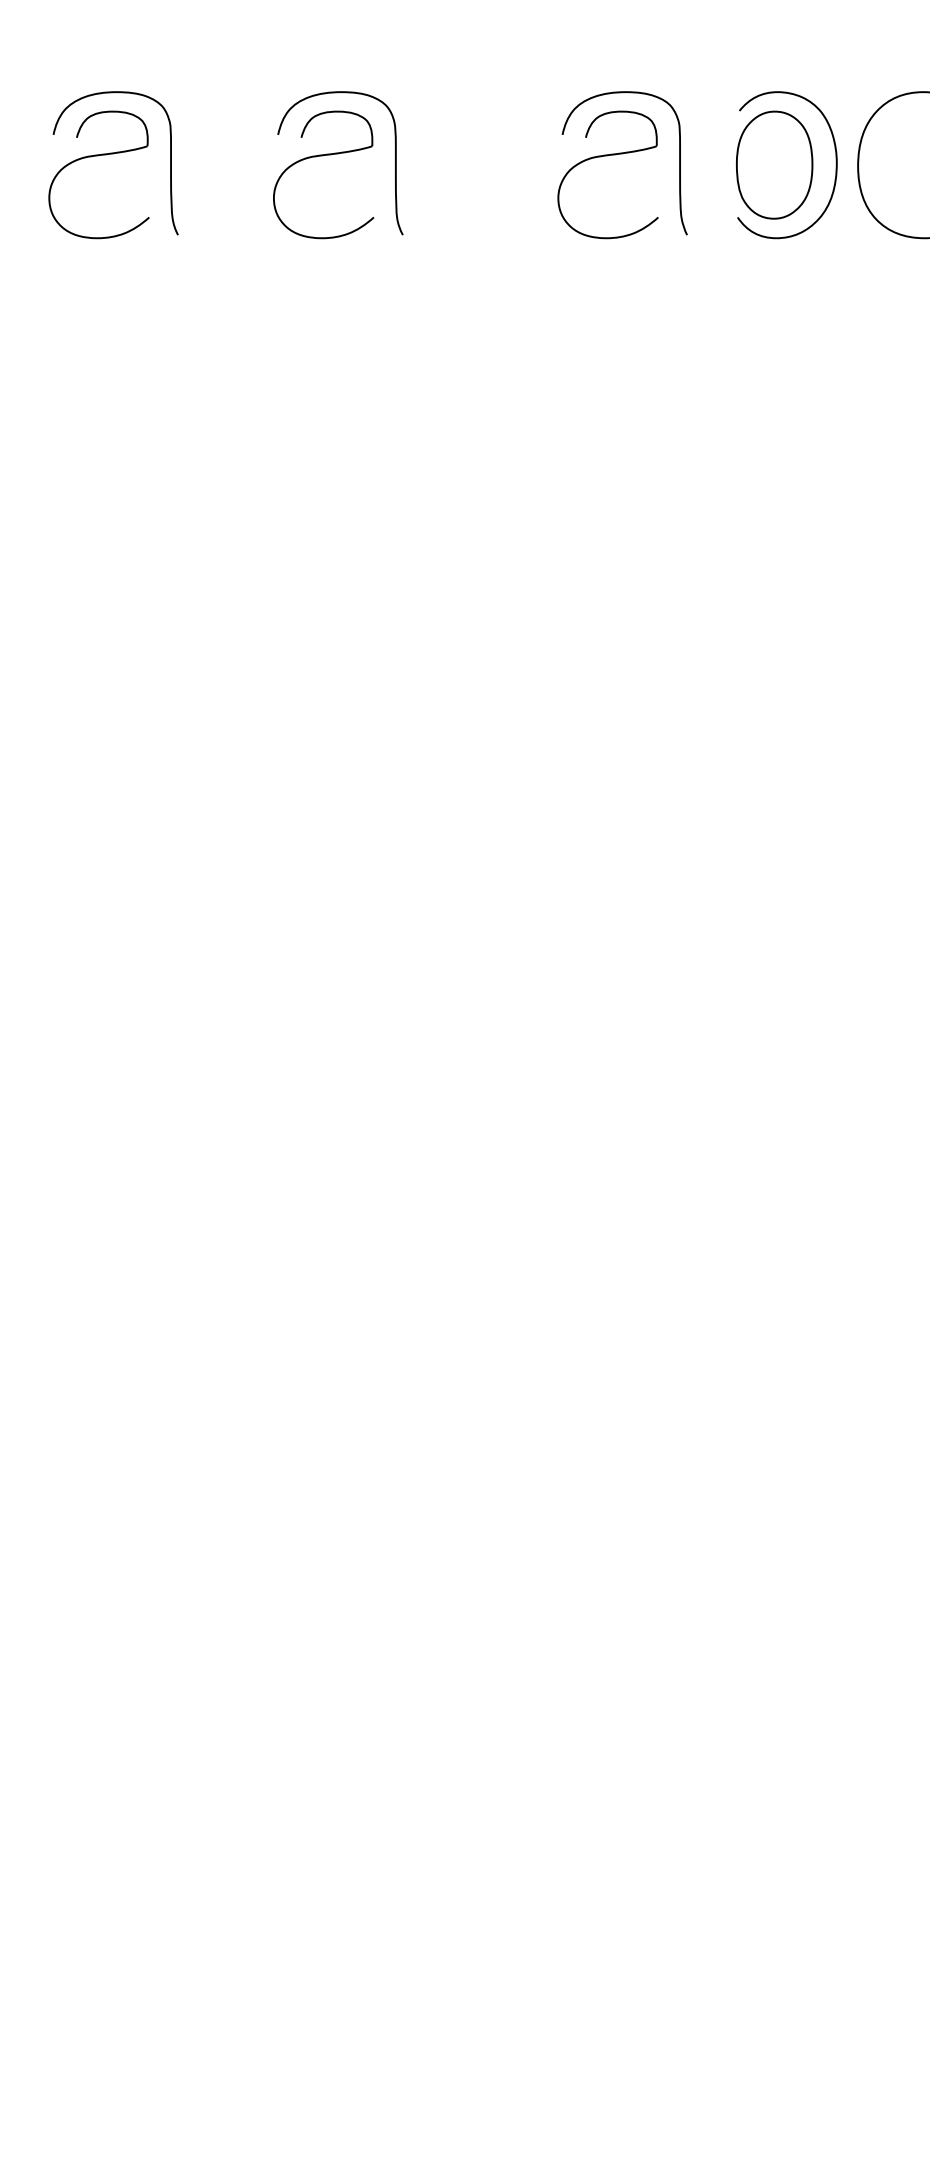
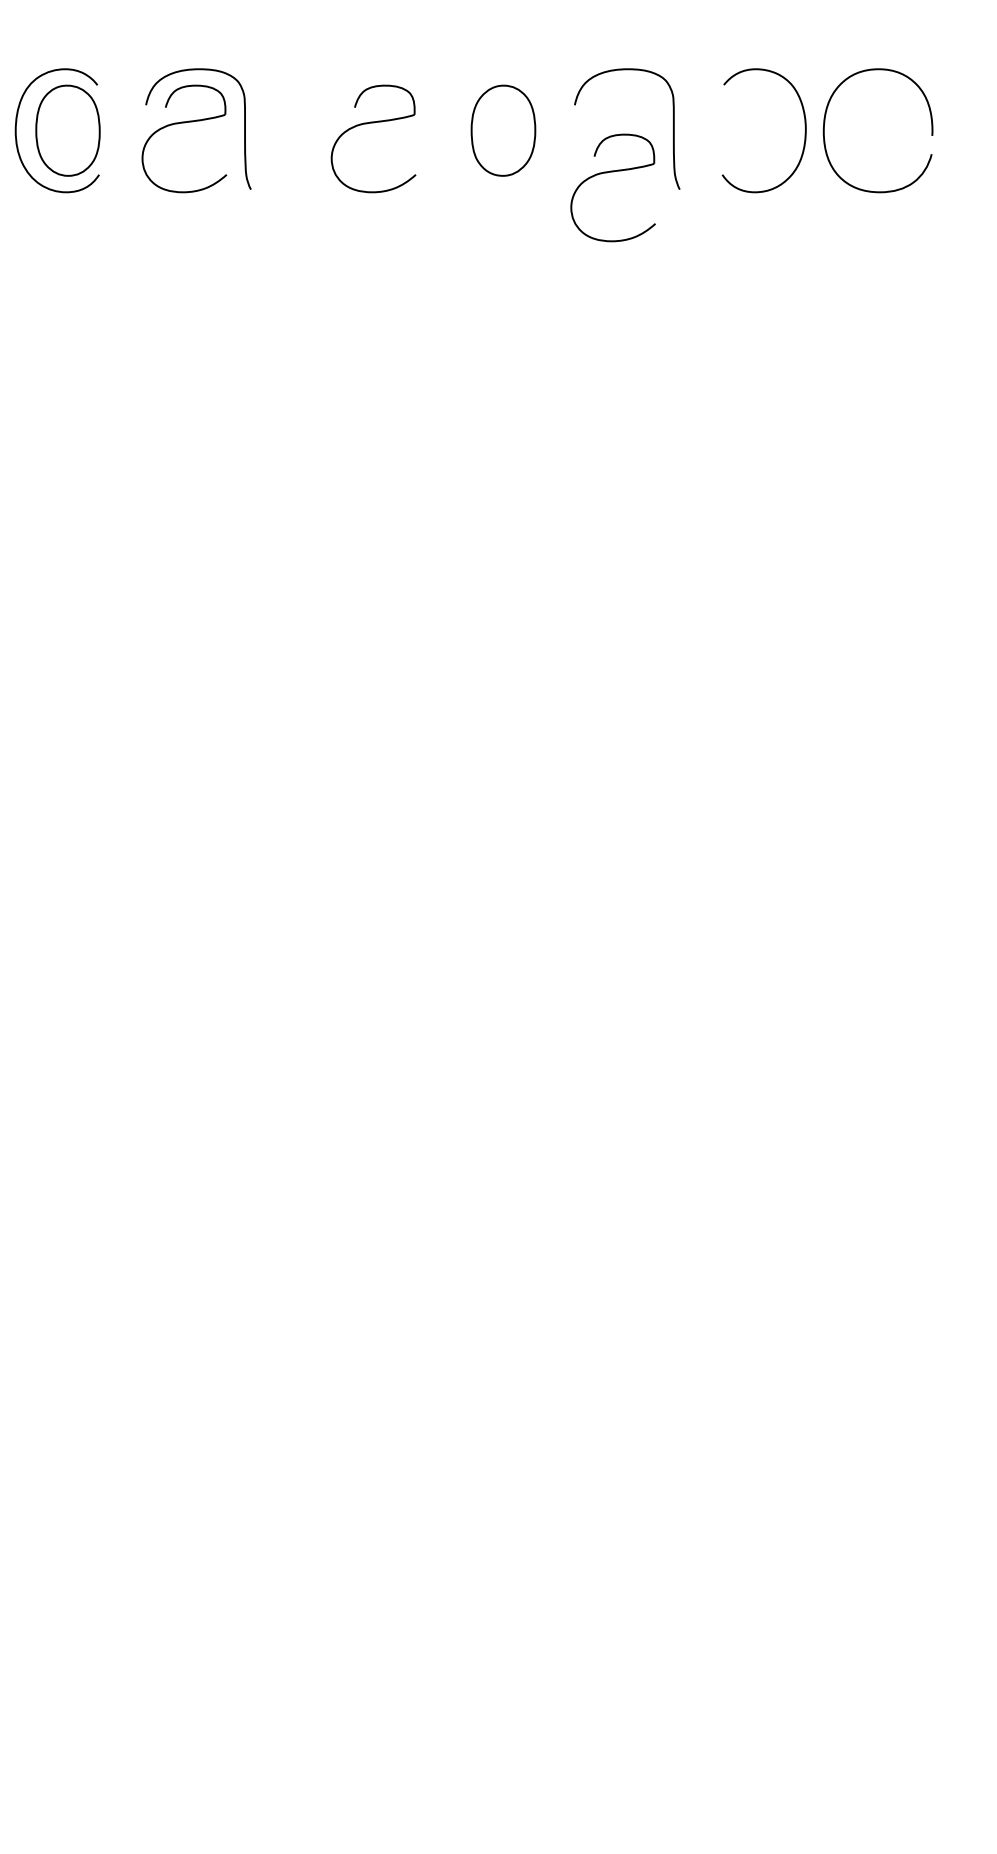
part: (601, 157) -> (607, 173), moved
curve: (394, 162) -> (433, 128), removed
part: (774, 164) -> (503, 130), moved

